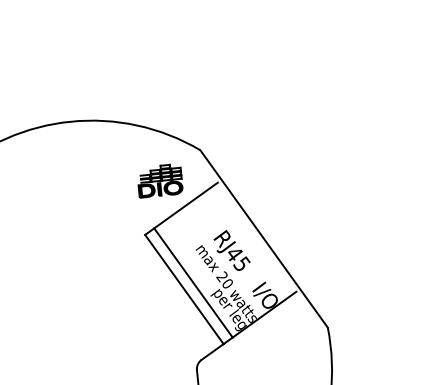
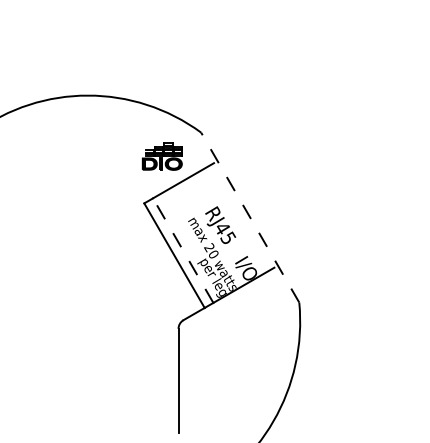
line: (263, 238) -> (249, 217), solid -> dashed
line: (192, 282) -> (182, 250), solid -> dashed

